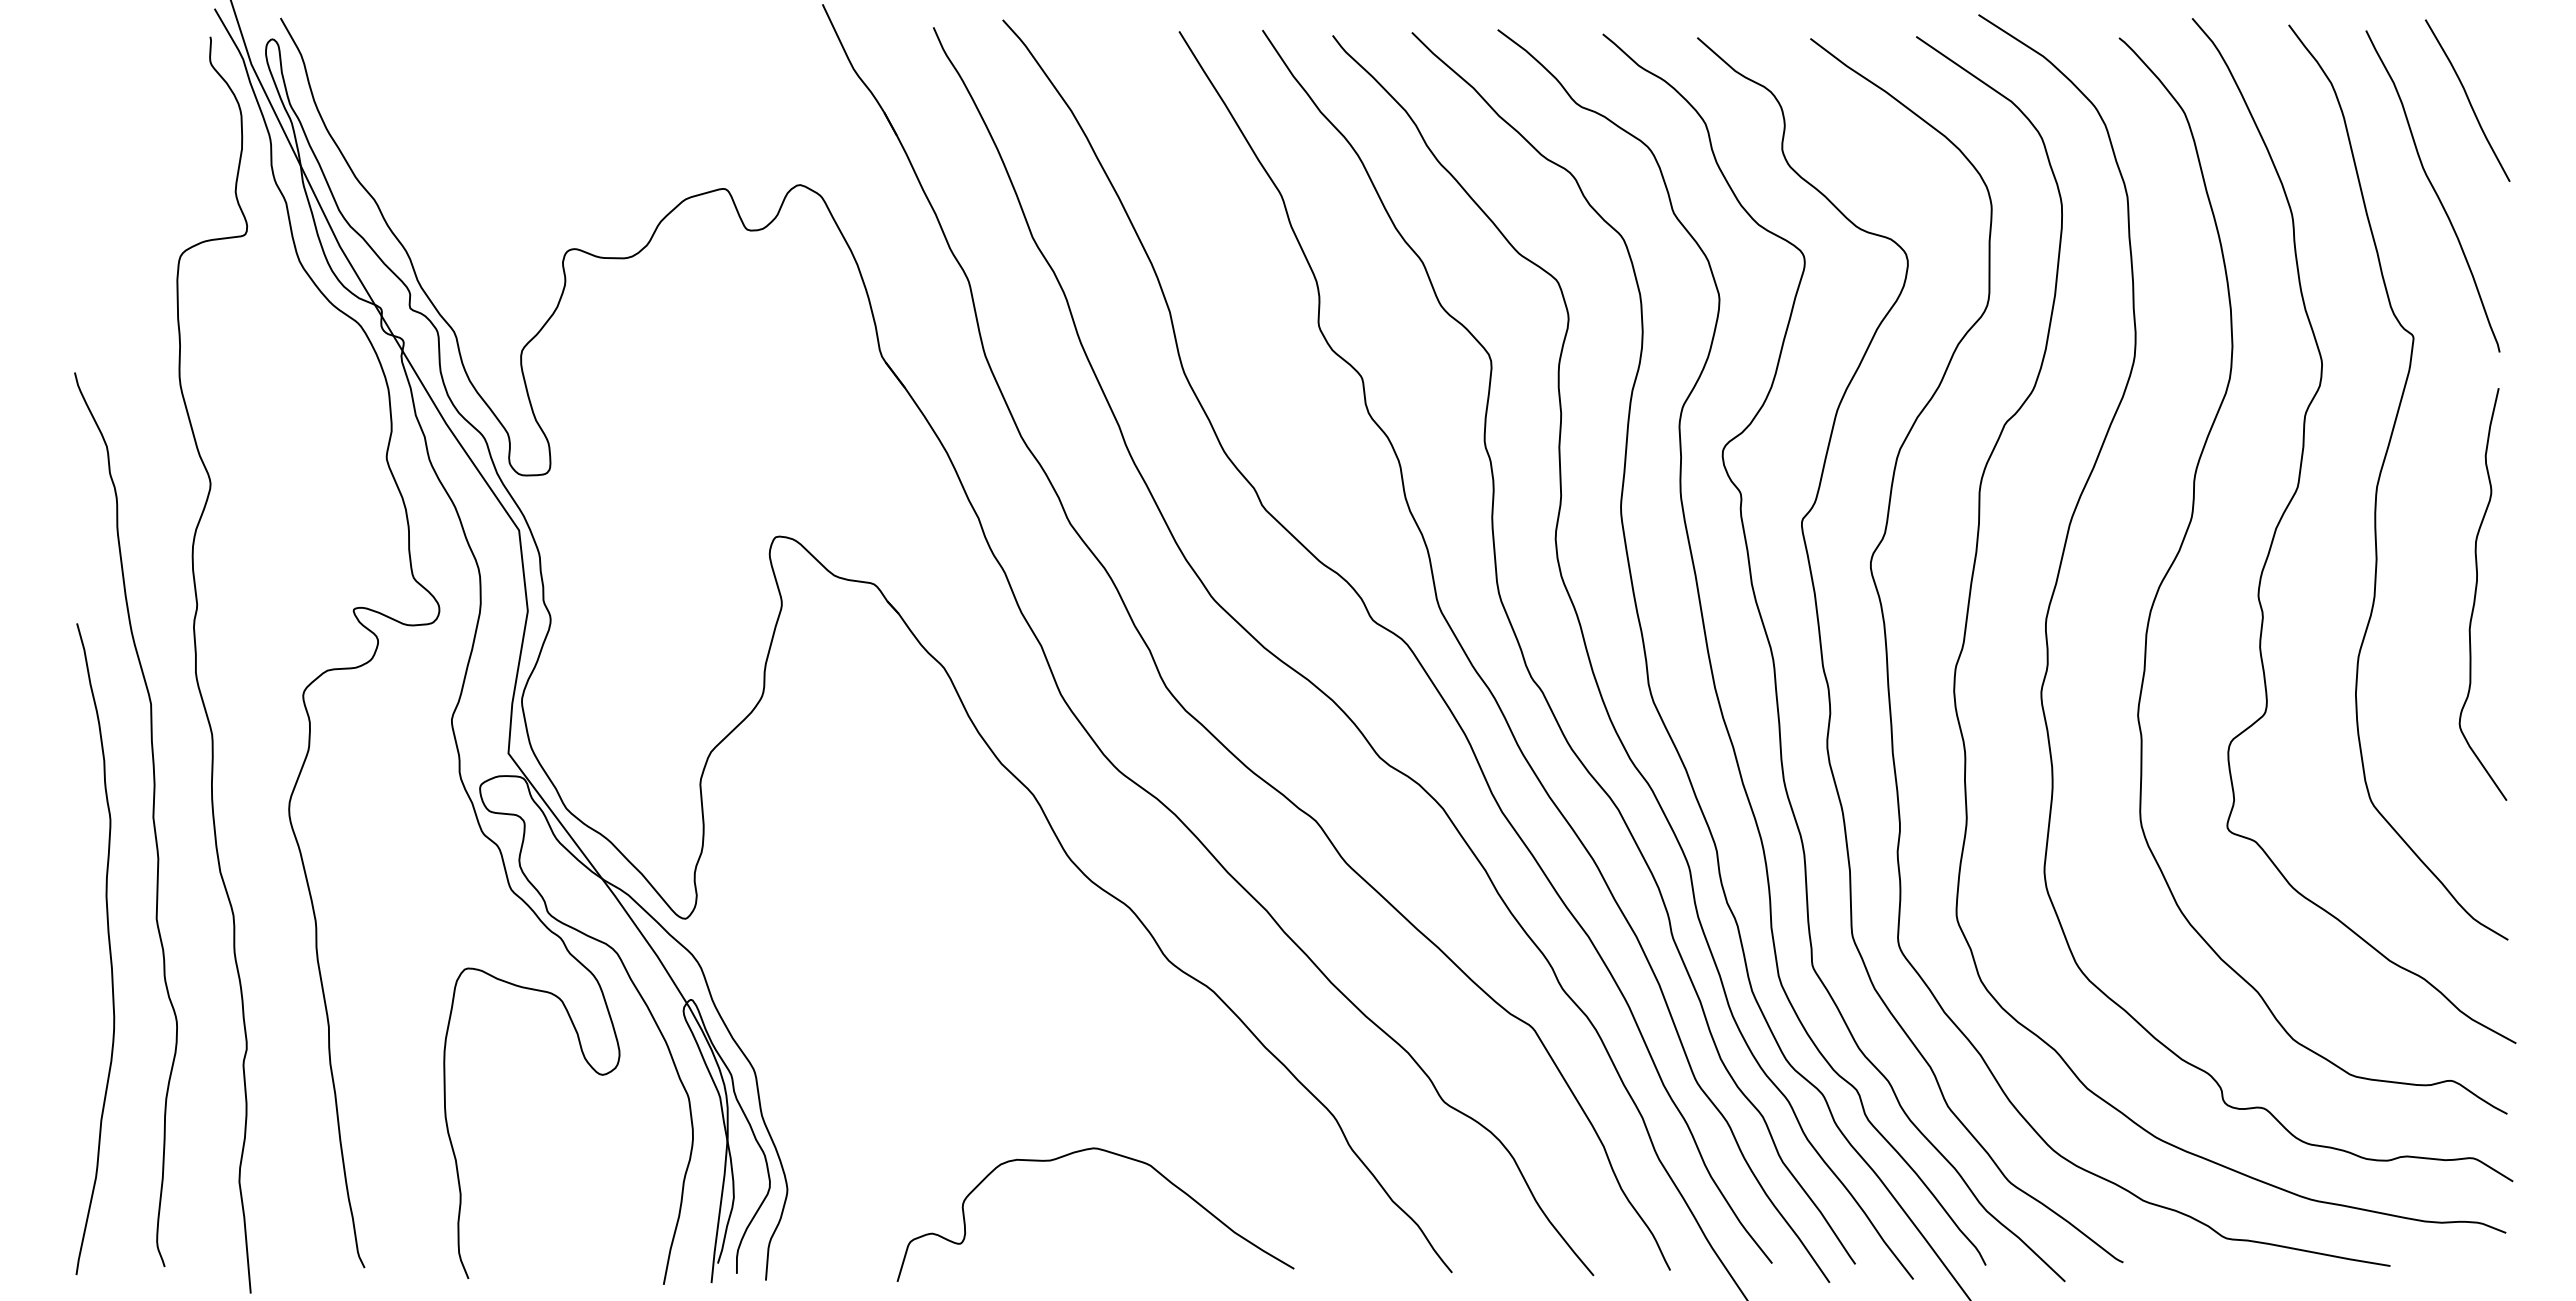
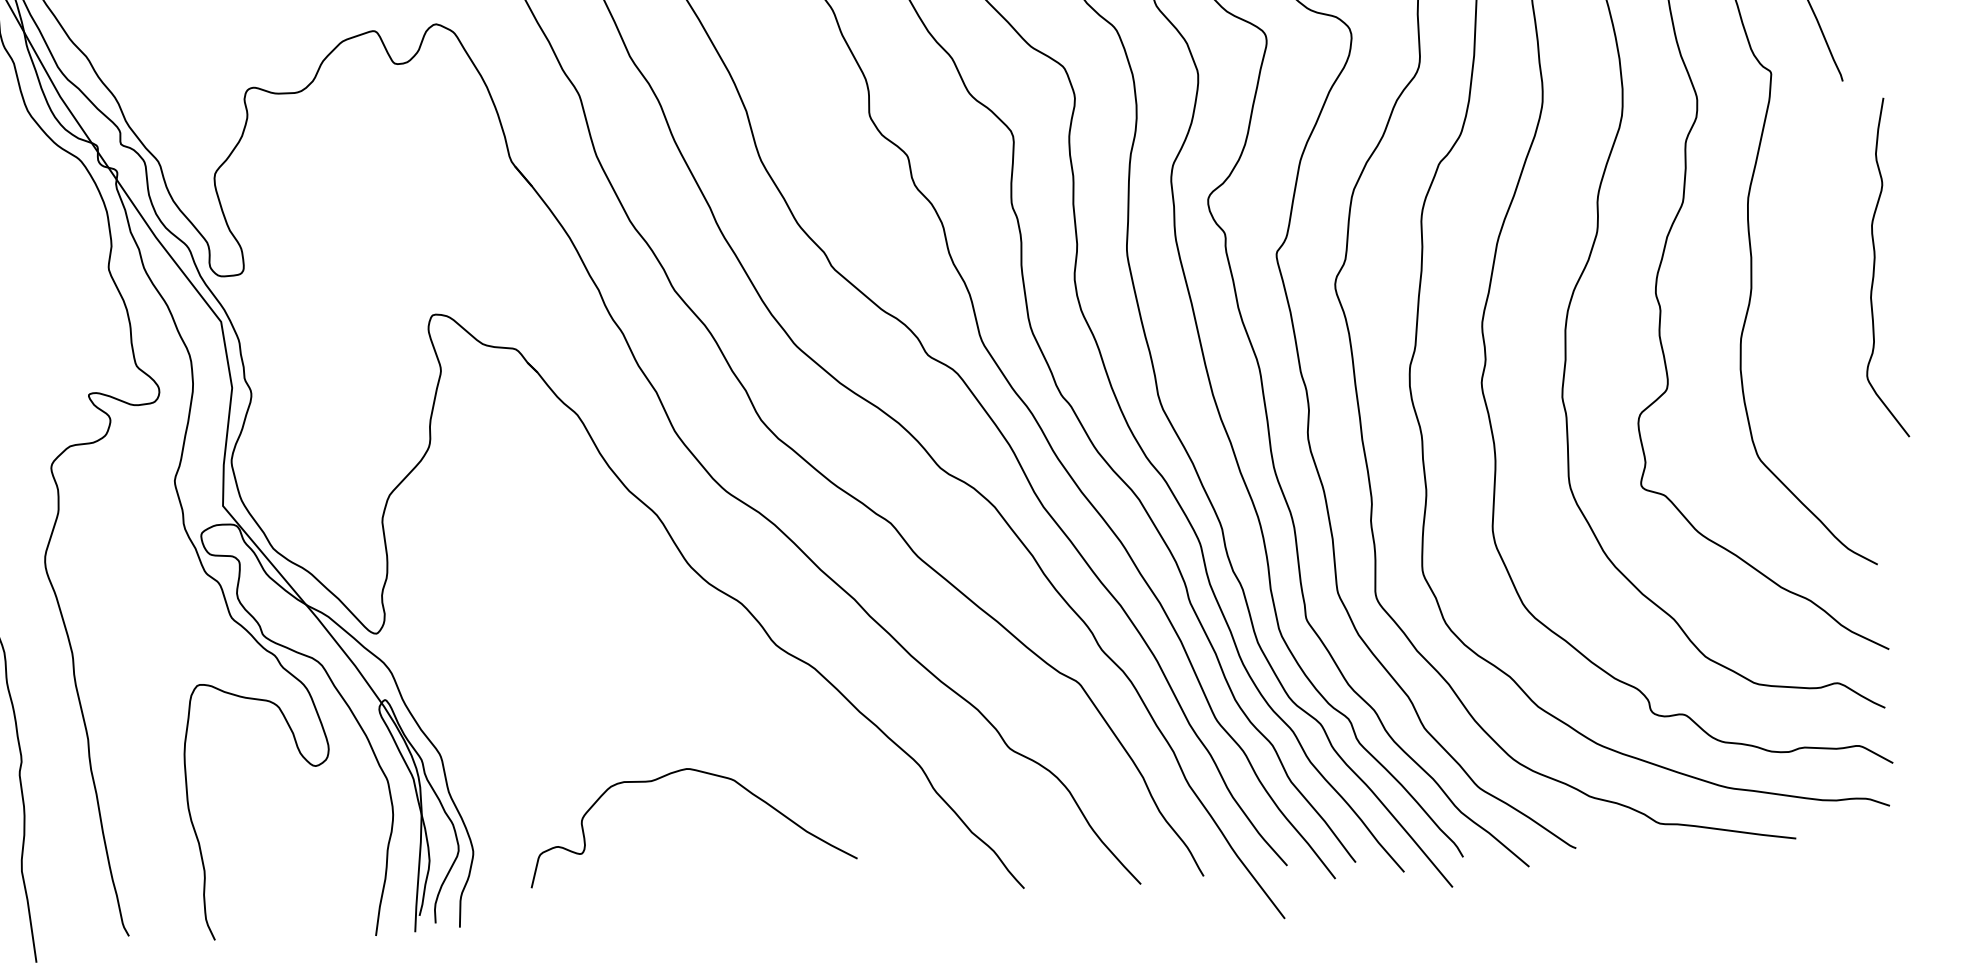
curve: (2476, 594) -> (1874, 268), moved
curve: (1116, 1155) -> (705, 773), moved

